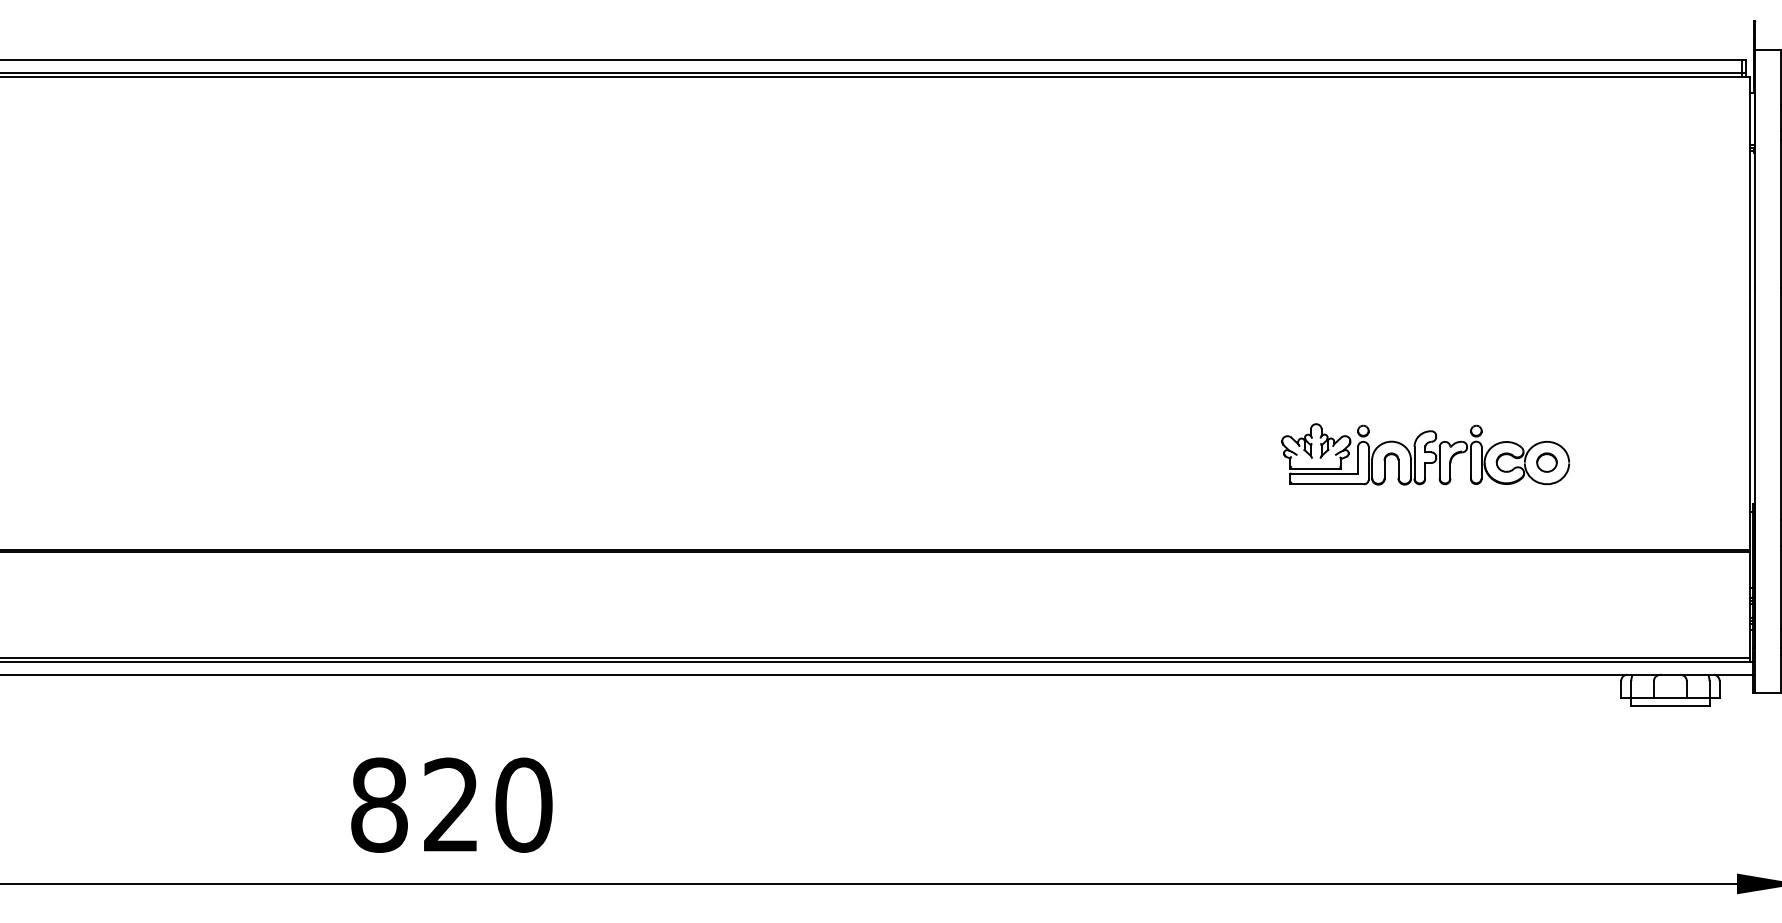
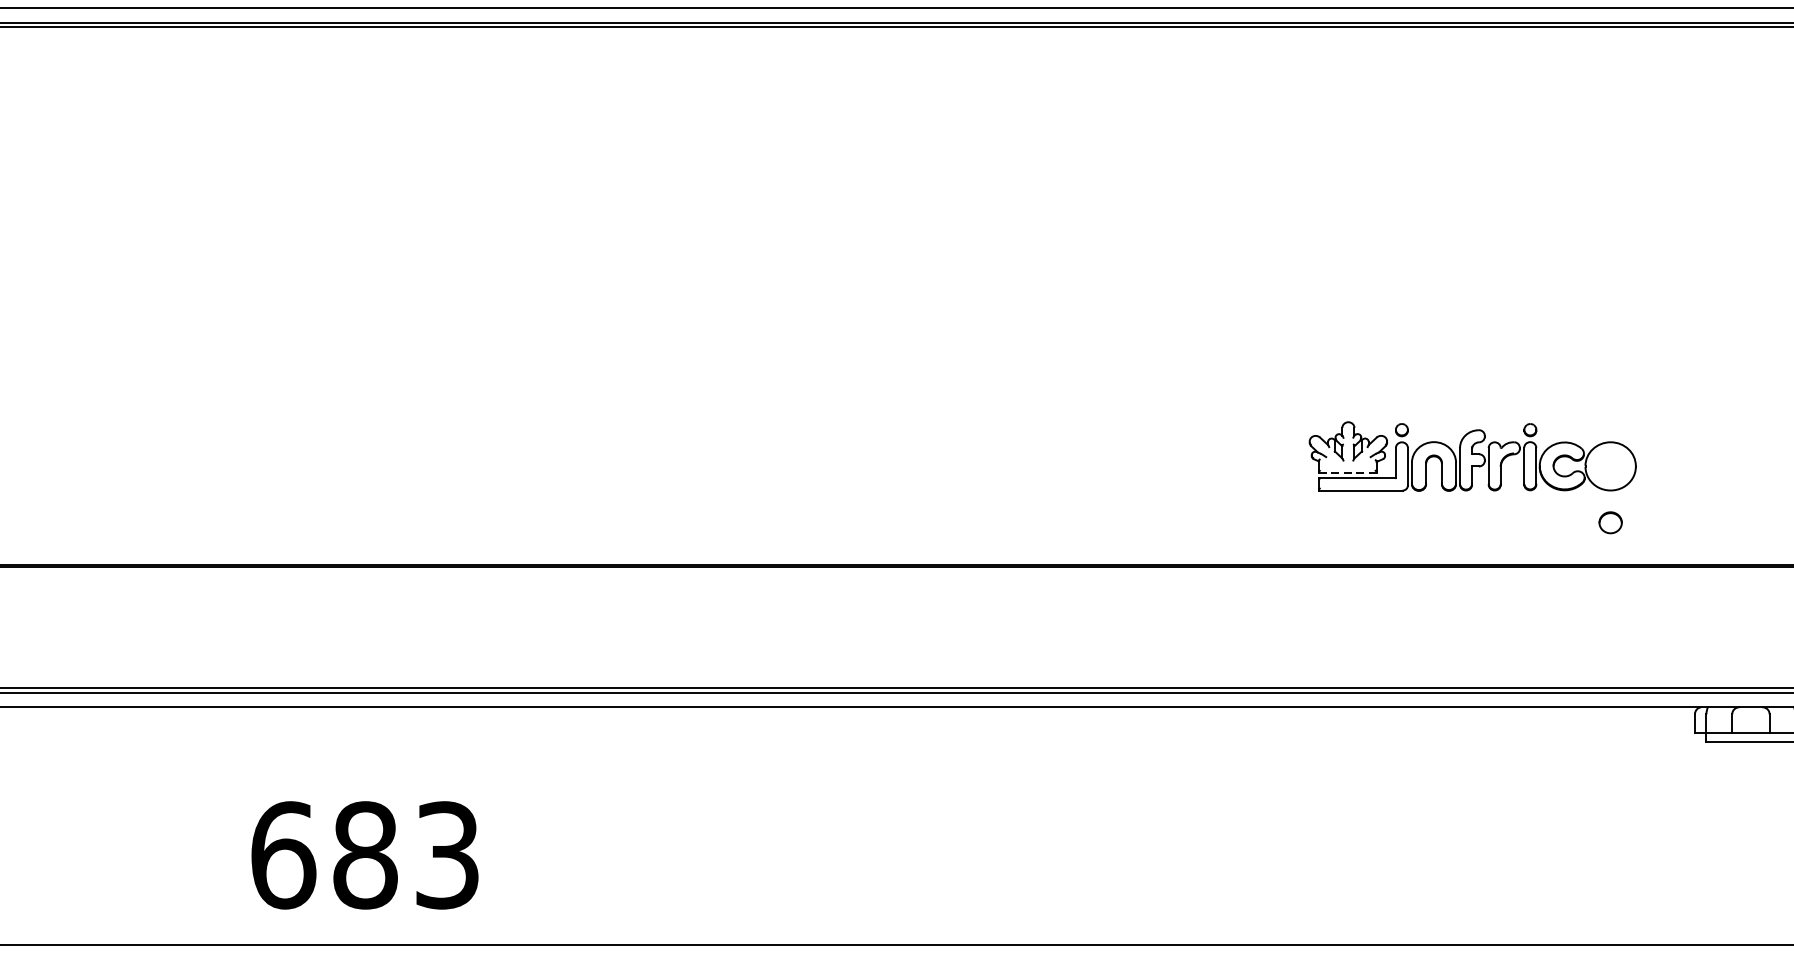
part: (1546, 462) -> (1610, 522), moved
line: (1315, 468) -> (1347, 472), solid -> dashed
text: (451, 804) -> (365, 854), 820 -> 683

